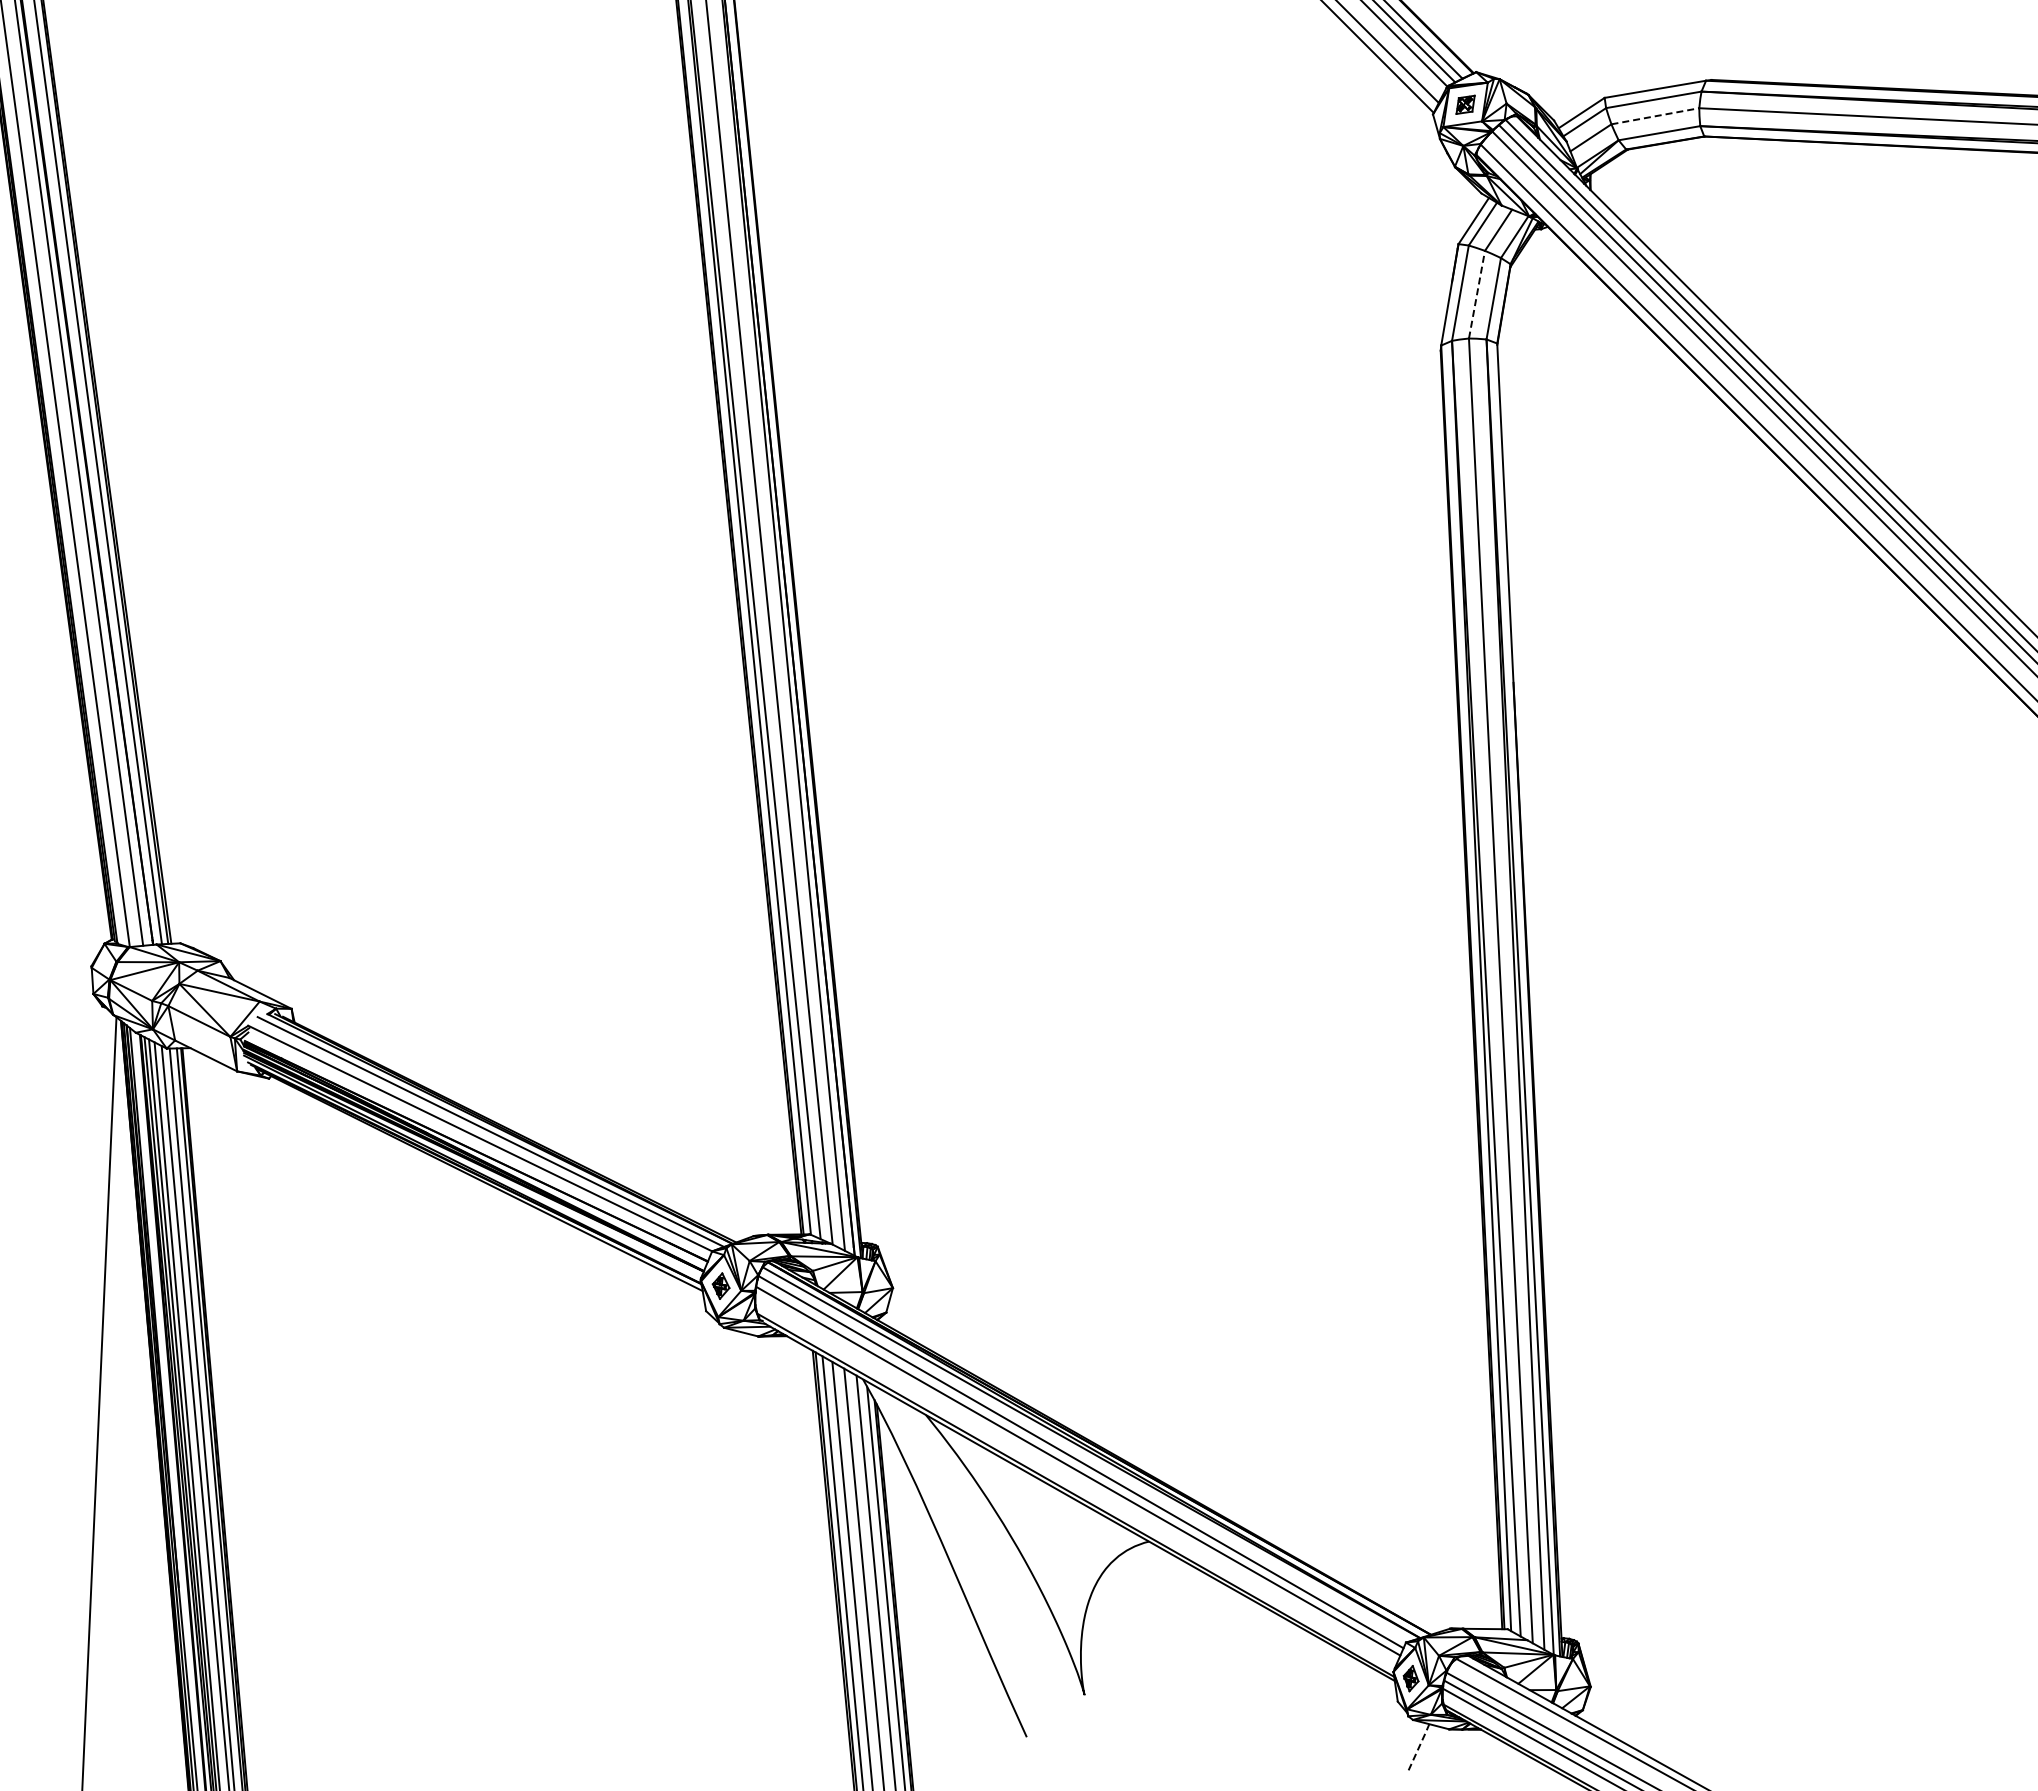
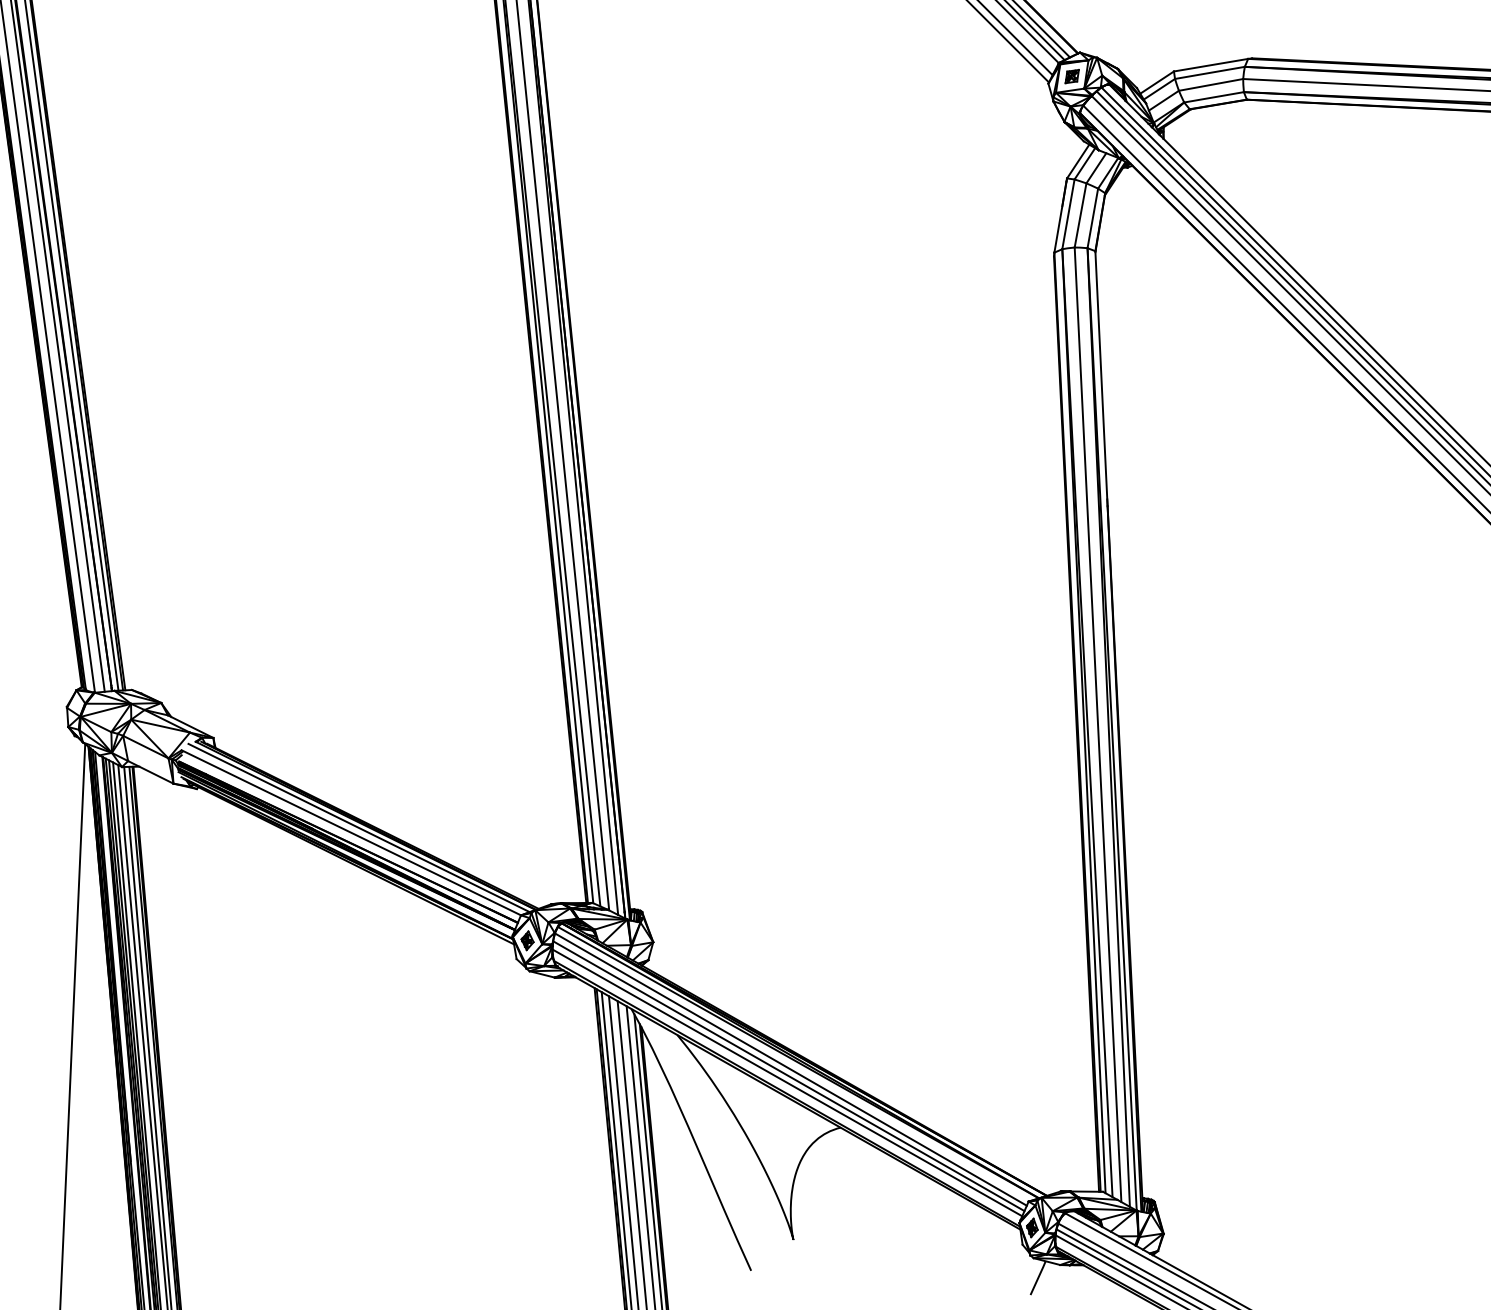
line: (1655, 116) -> (1211, 85), dashed -> solid
line: (1476, 294) -> (1080, 215), dashed -> solid
line: (1076, 1480) -> (787, 1082), added
line: (1419, 1746) -> (1038, 1277), dashed -> solid

